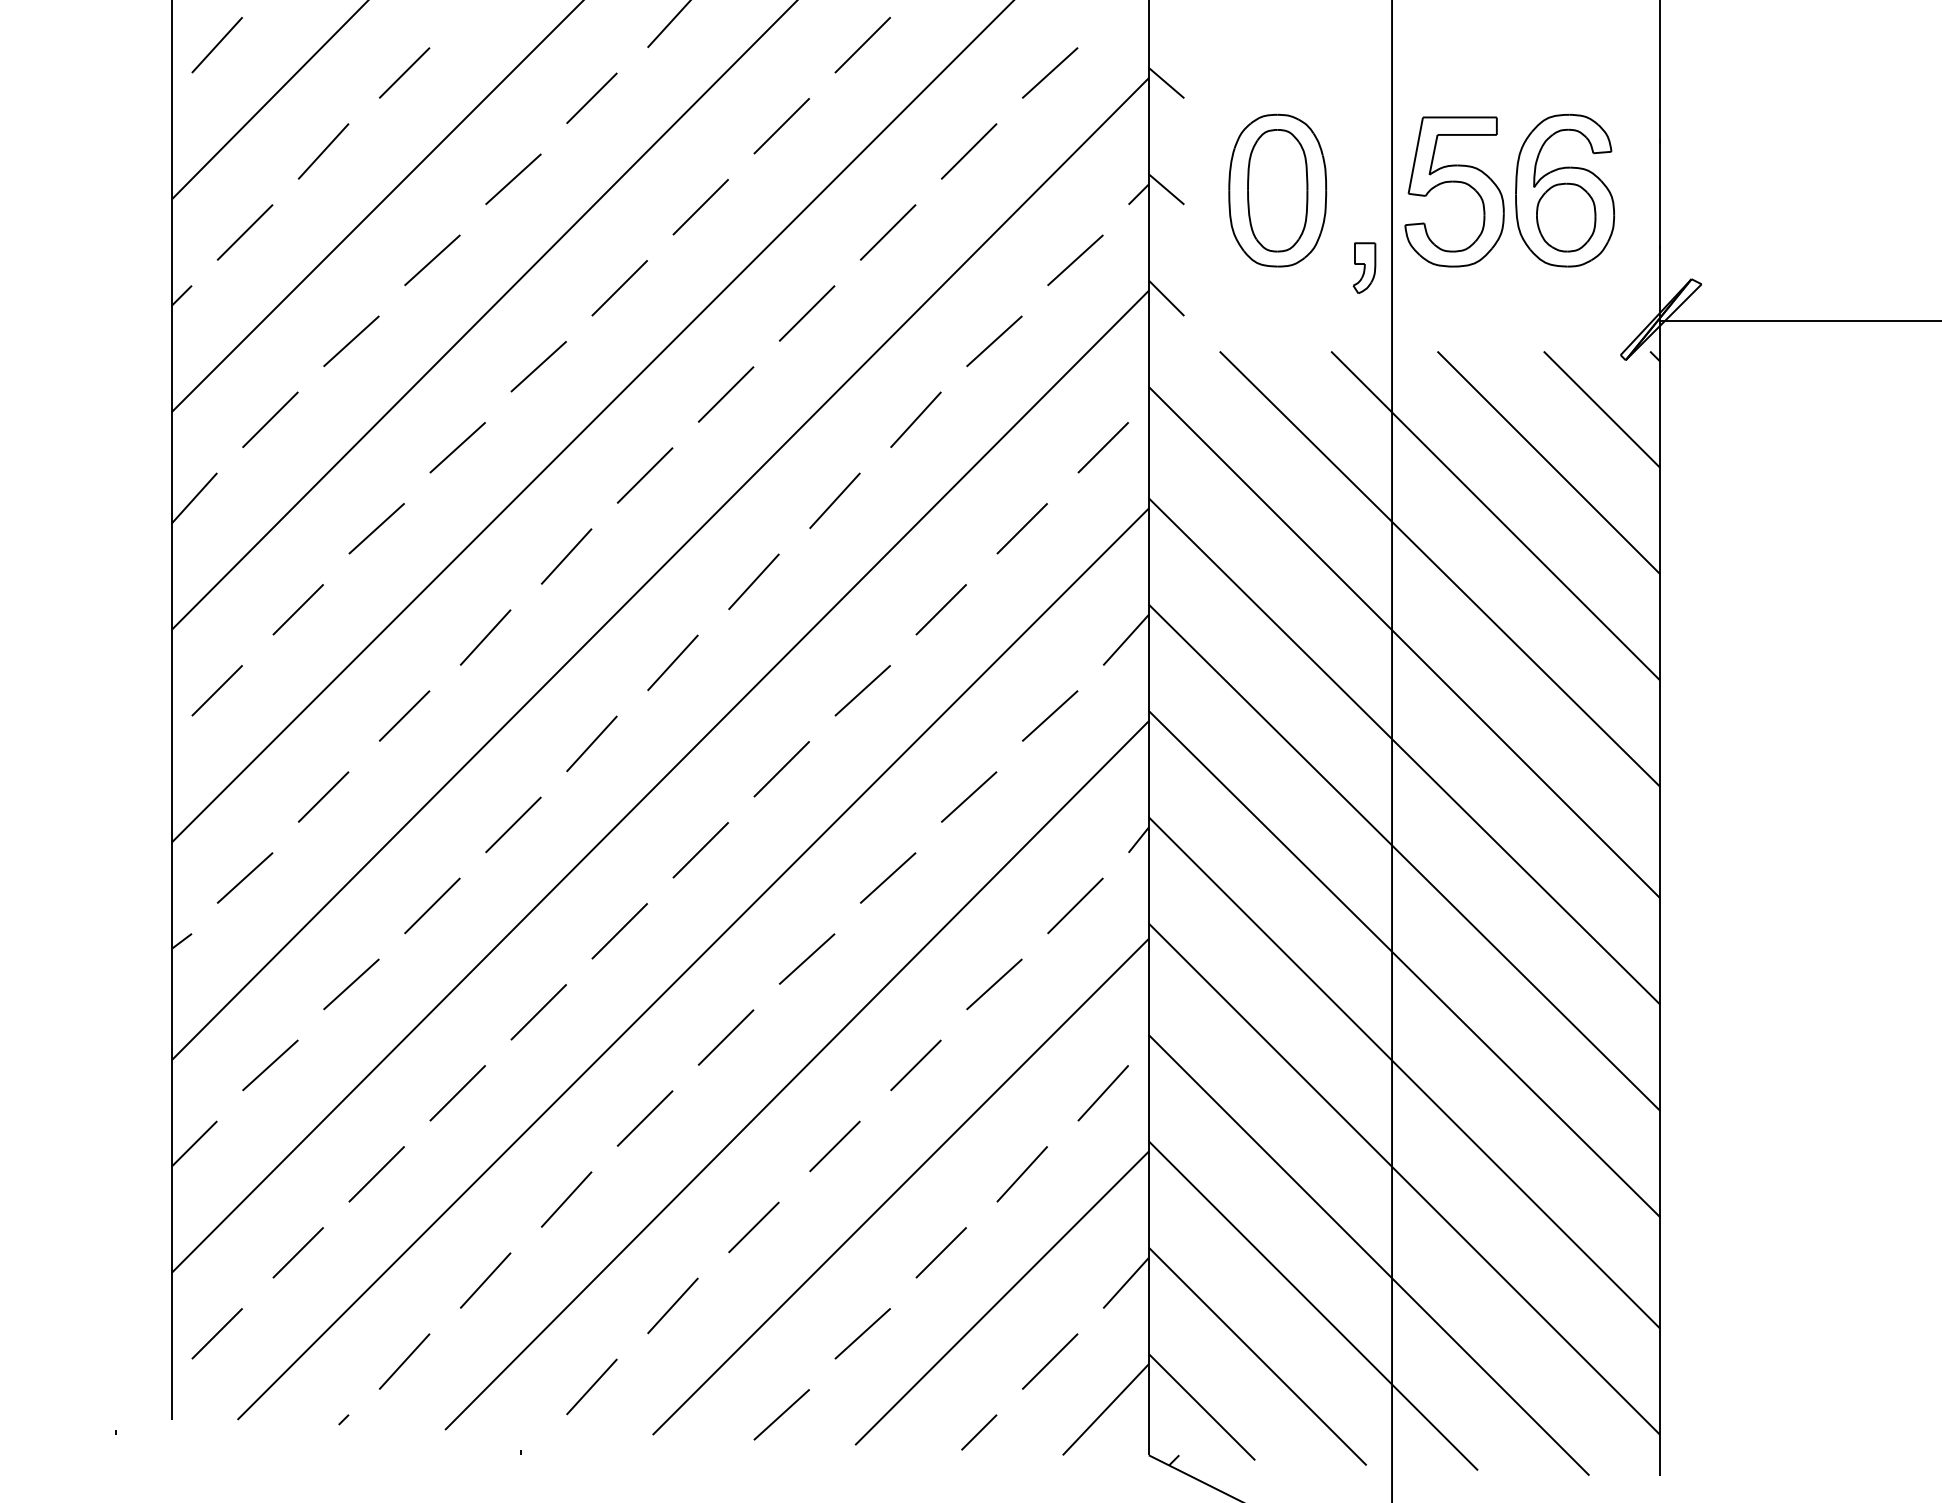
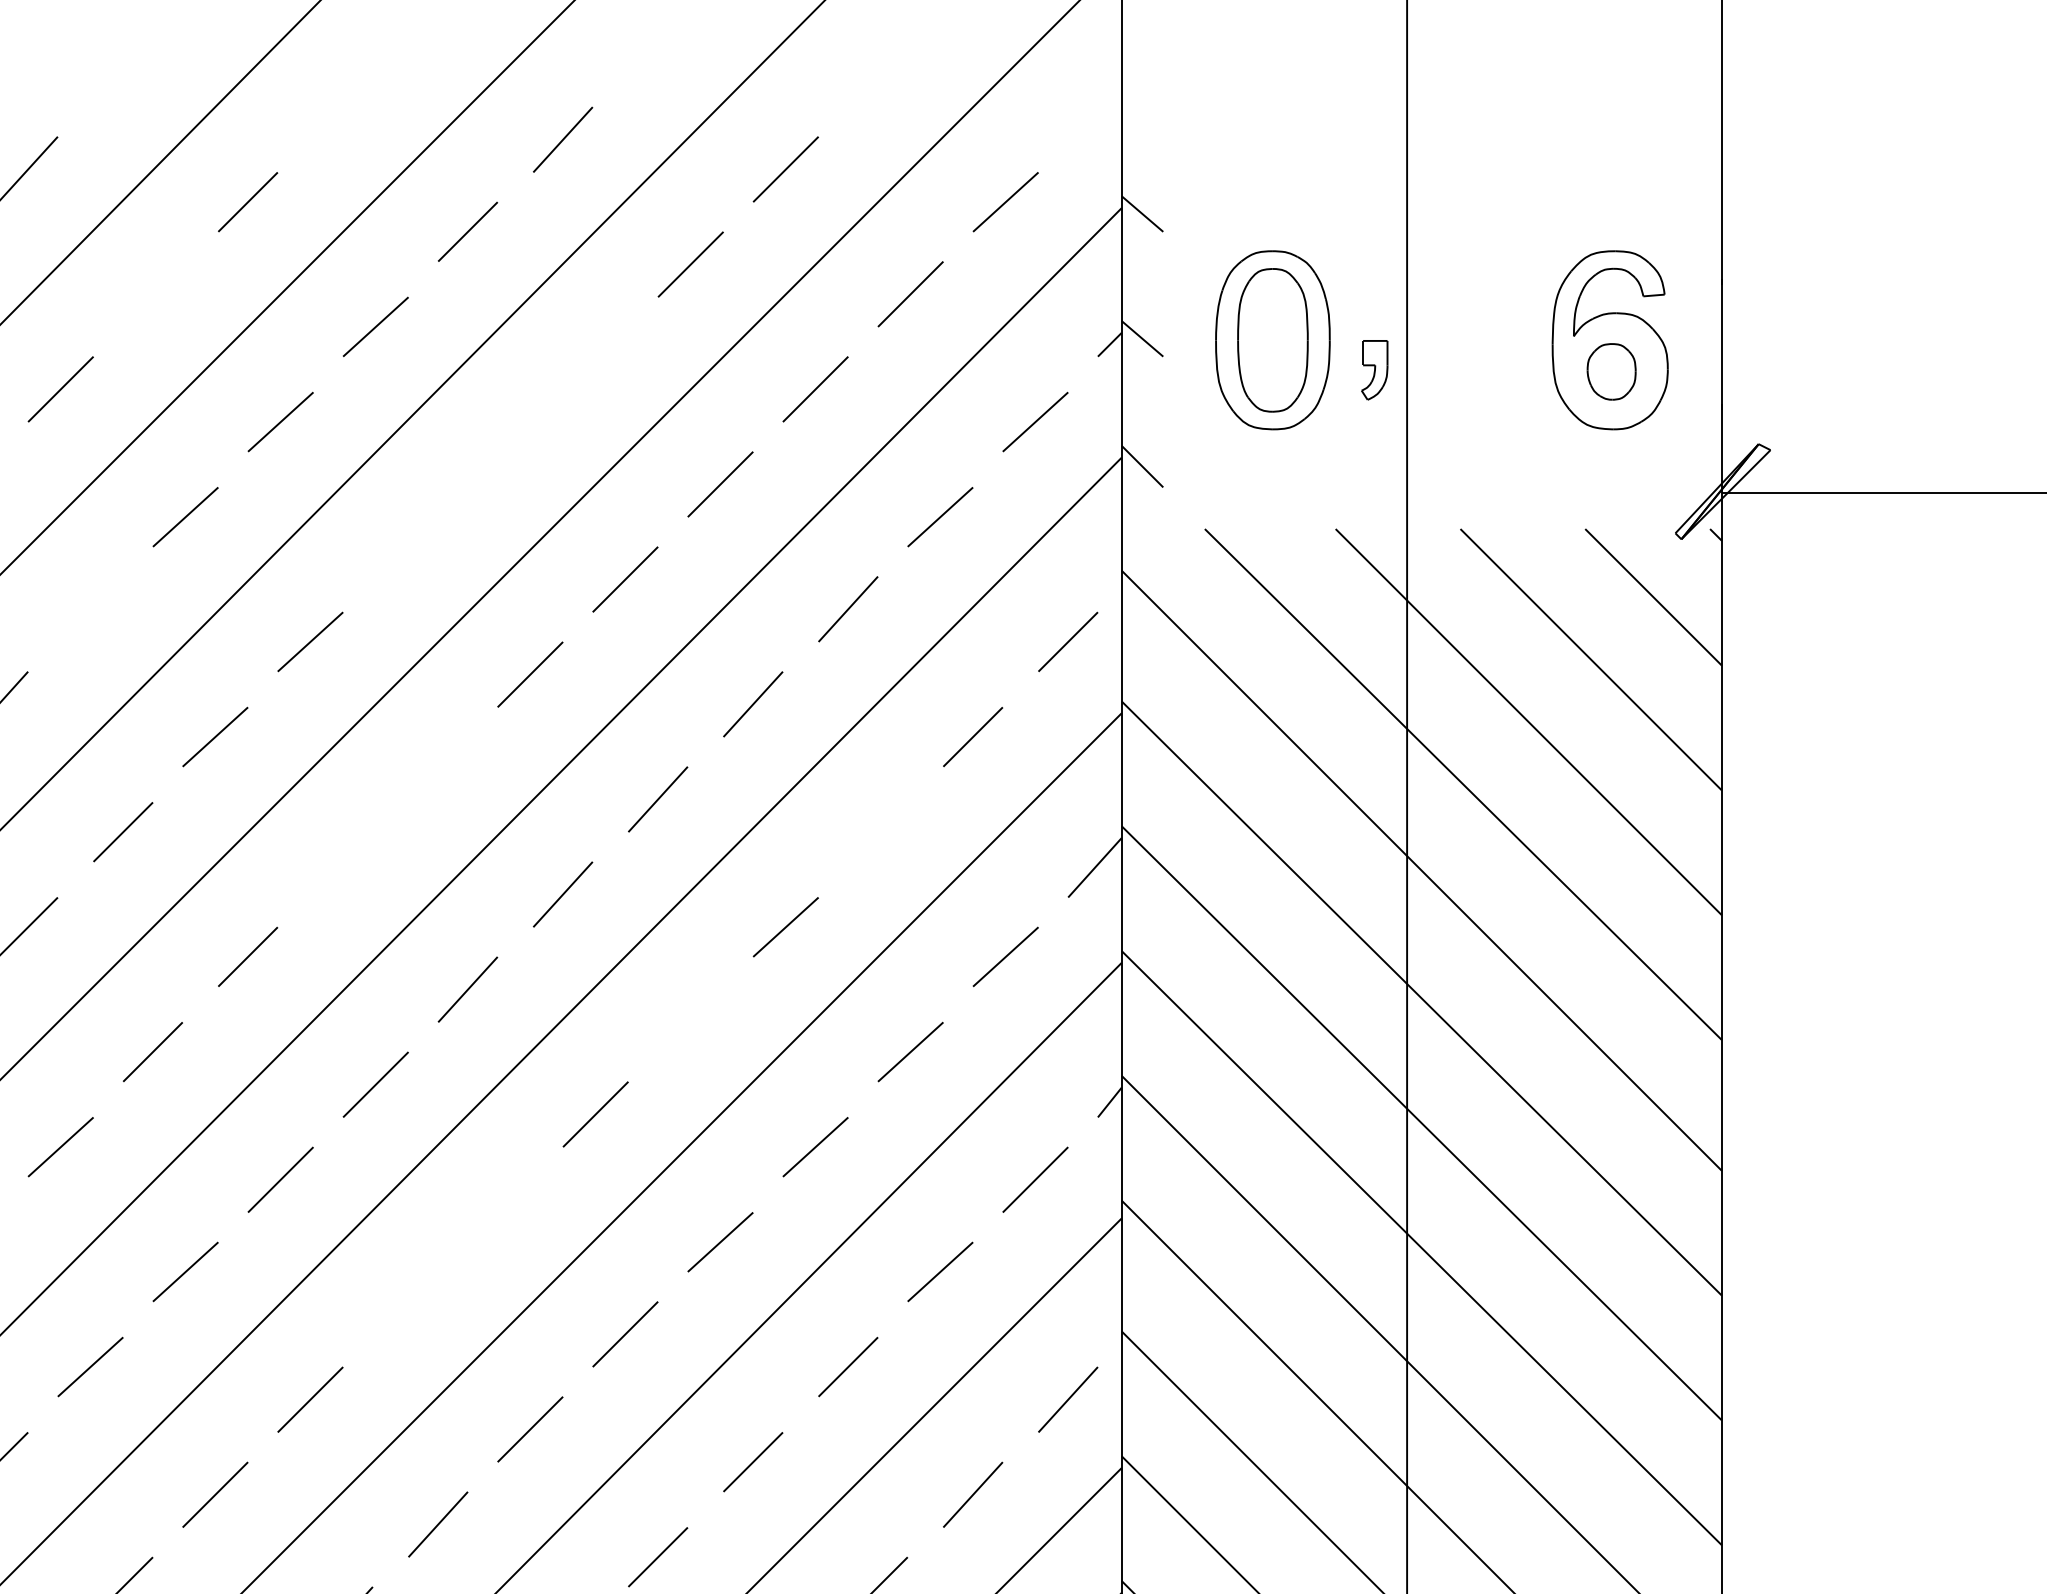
line: (323, 151) -> (152, 294), removed
part: (1454, 182) -> (1480, 330), removed
line: (700, 207) -> (595, 360), removed
part: (1566, 217) -> (1611, 371), size x0.7
part: (1364, 267) -> (1374, 369), moved
line: (619, 288) -> (500, 455), removed
line: (538, 366) -> (405, 546), removed
line: (270, 419) -> (90, 608), removed
line: (566, 556) -> (438, 769), removed
line: (940, 609) -> (877, 831), removed
line: (485, 637) -> (343, 864), removed
line: (781, 769) -> (690, 1019), removed
line: (619, 931) -> (500, 1209), removed
line: (538, 1012) -> (405, 1304), removed

